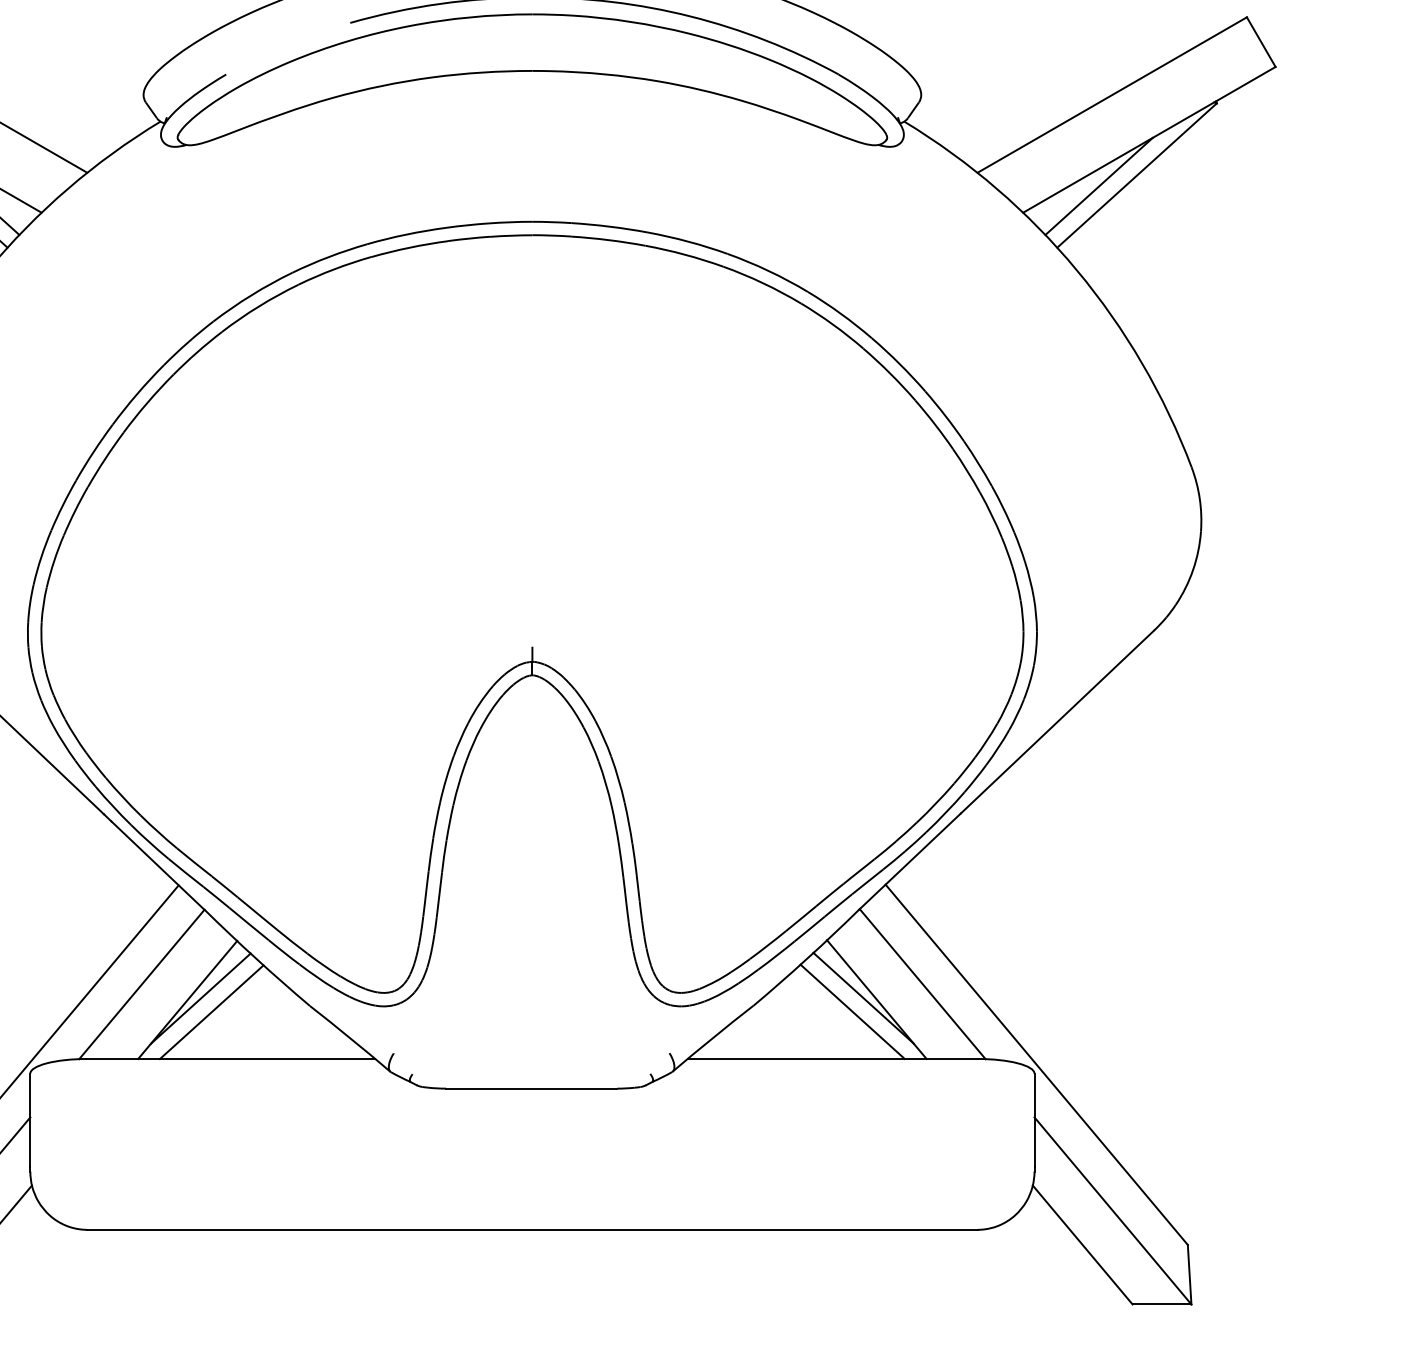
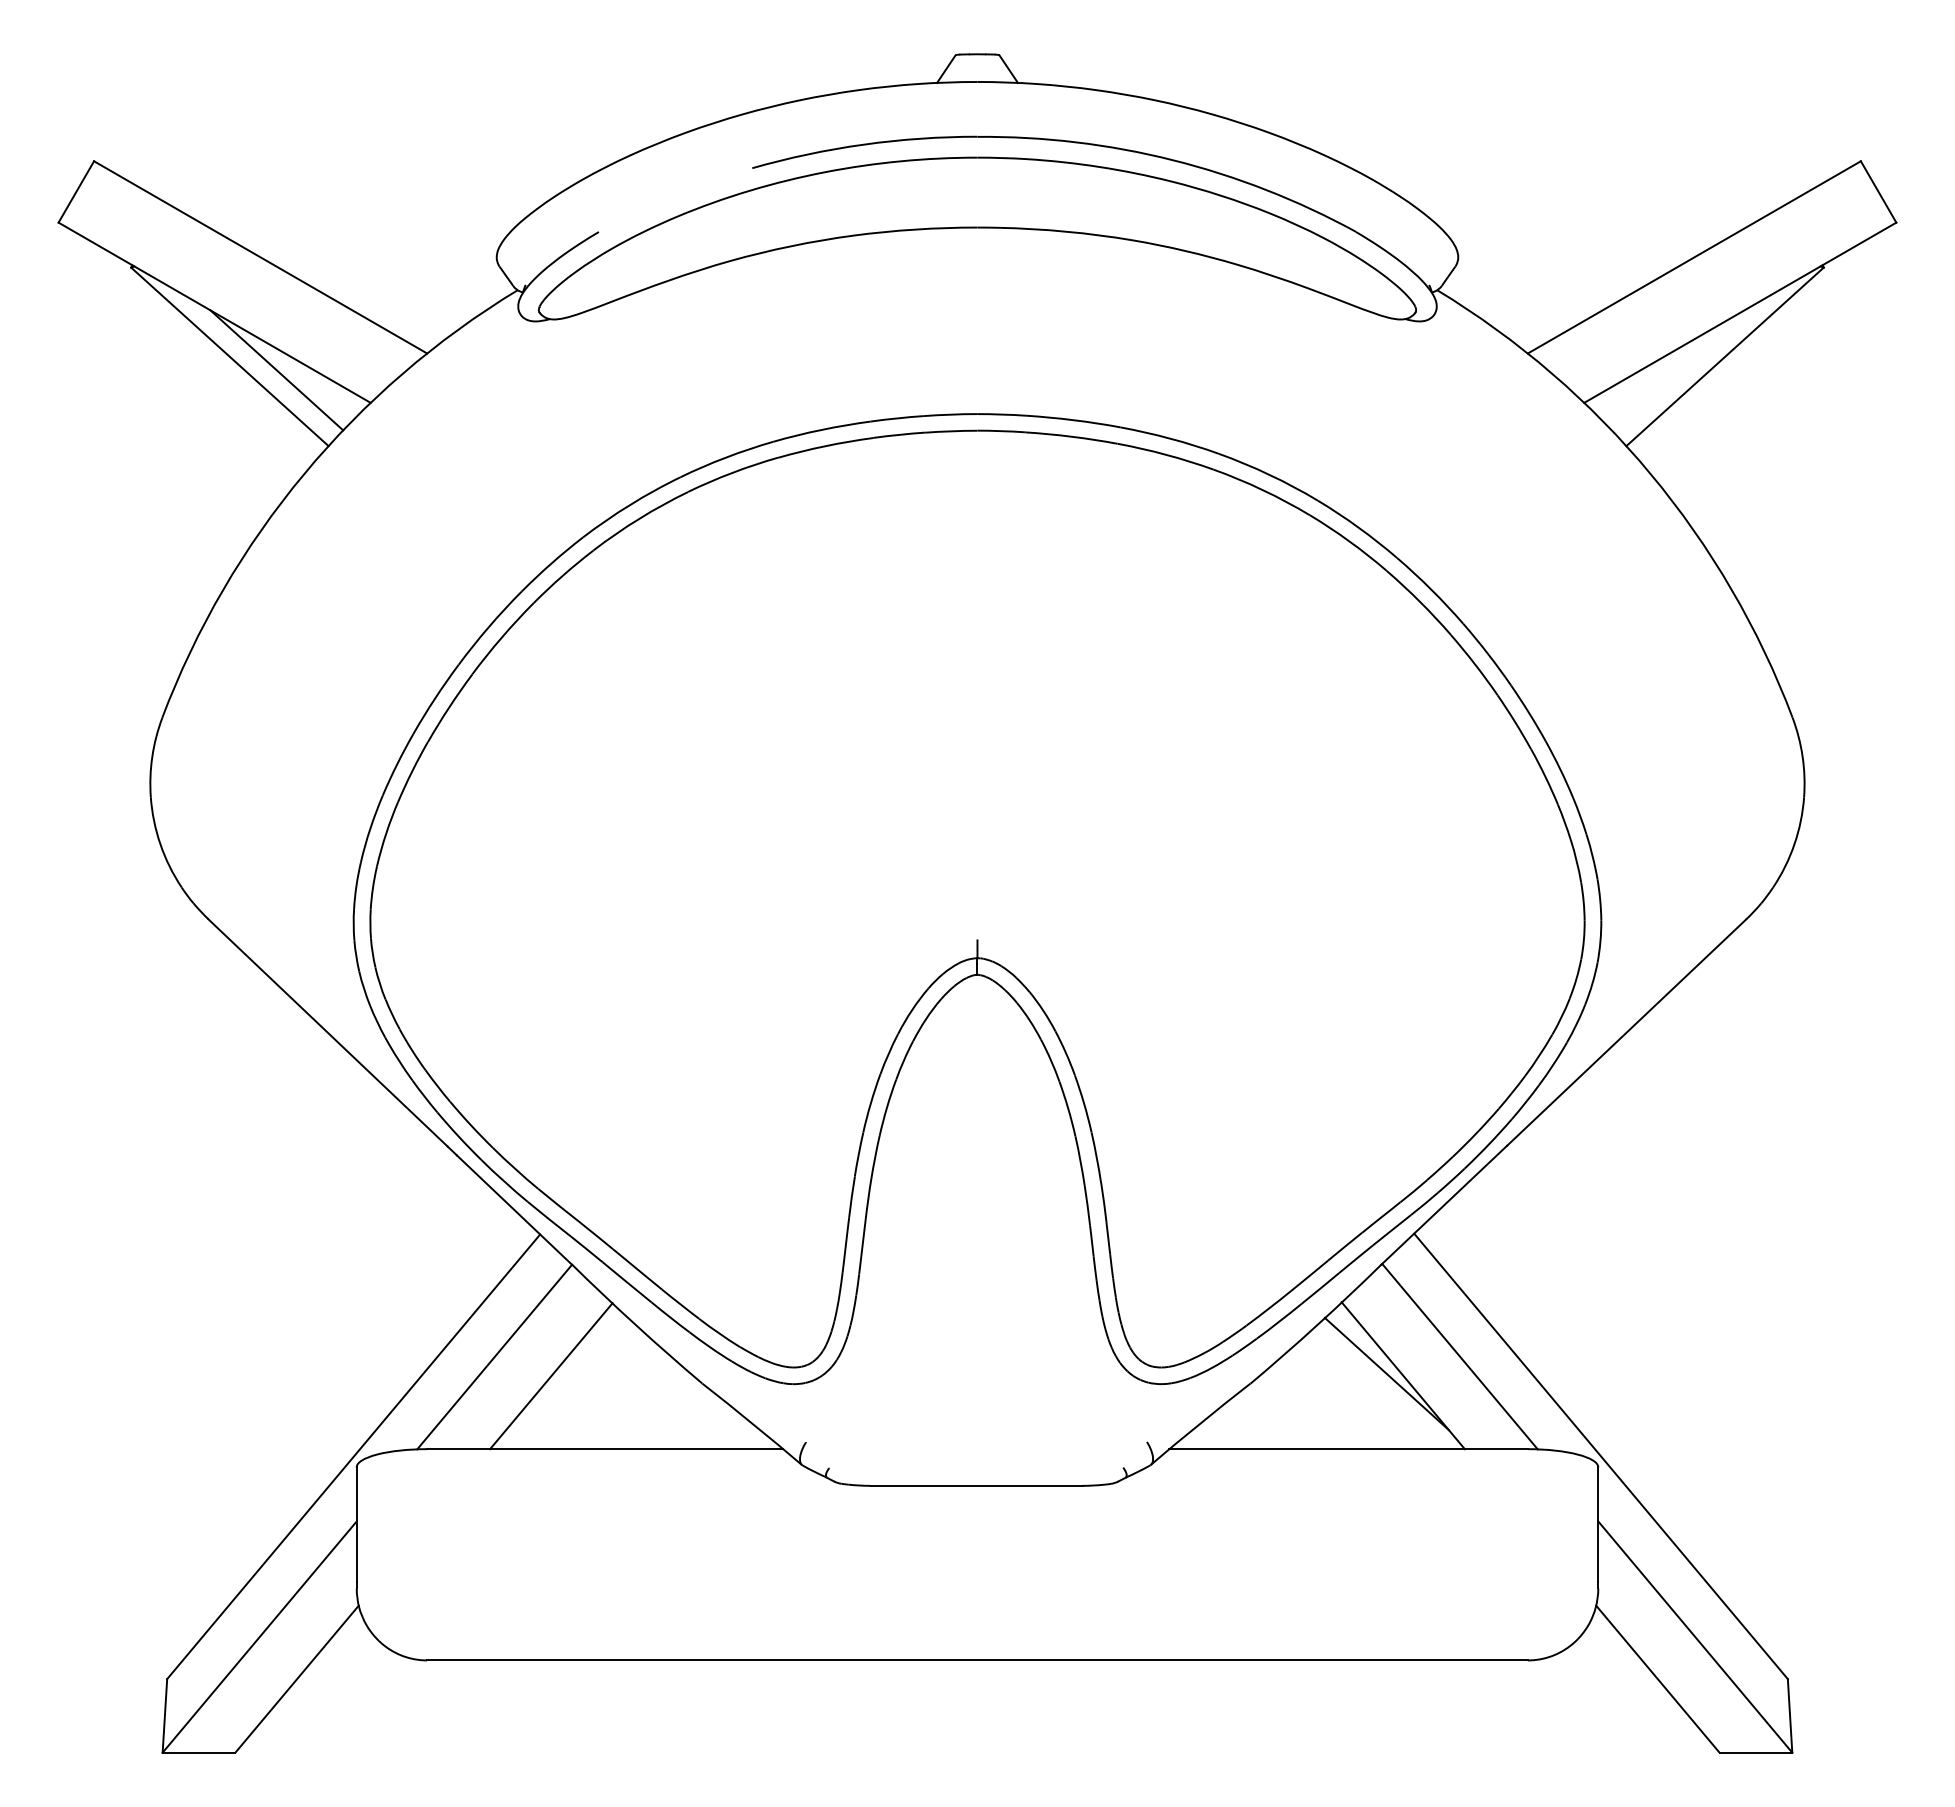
line: (1098, 186) -> (1677, 370), removed
line: (200, 998) -> (567, 1374), removed
line: (852, 1011) -> (1373, 1390), removed
line: (212, 1012) -> (581, 1391), removed

